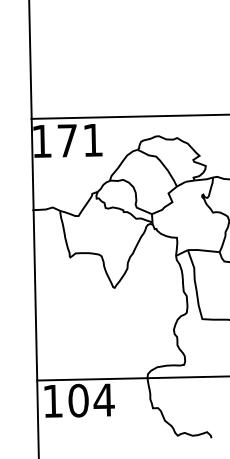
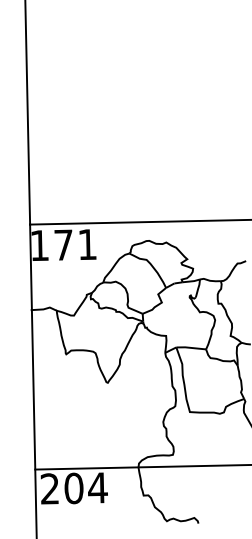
text: (52, 400) -> (49, 488), 104 -> 204

